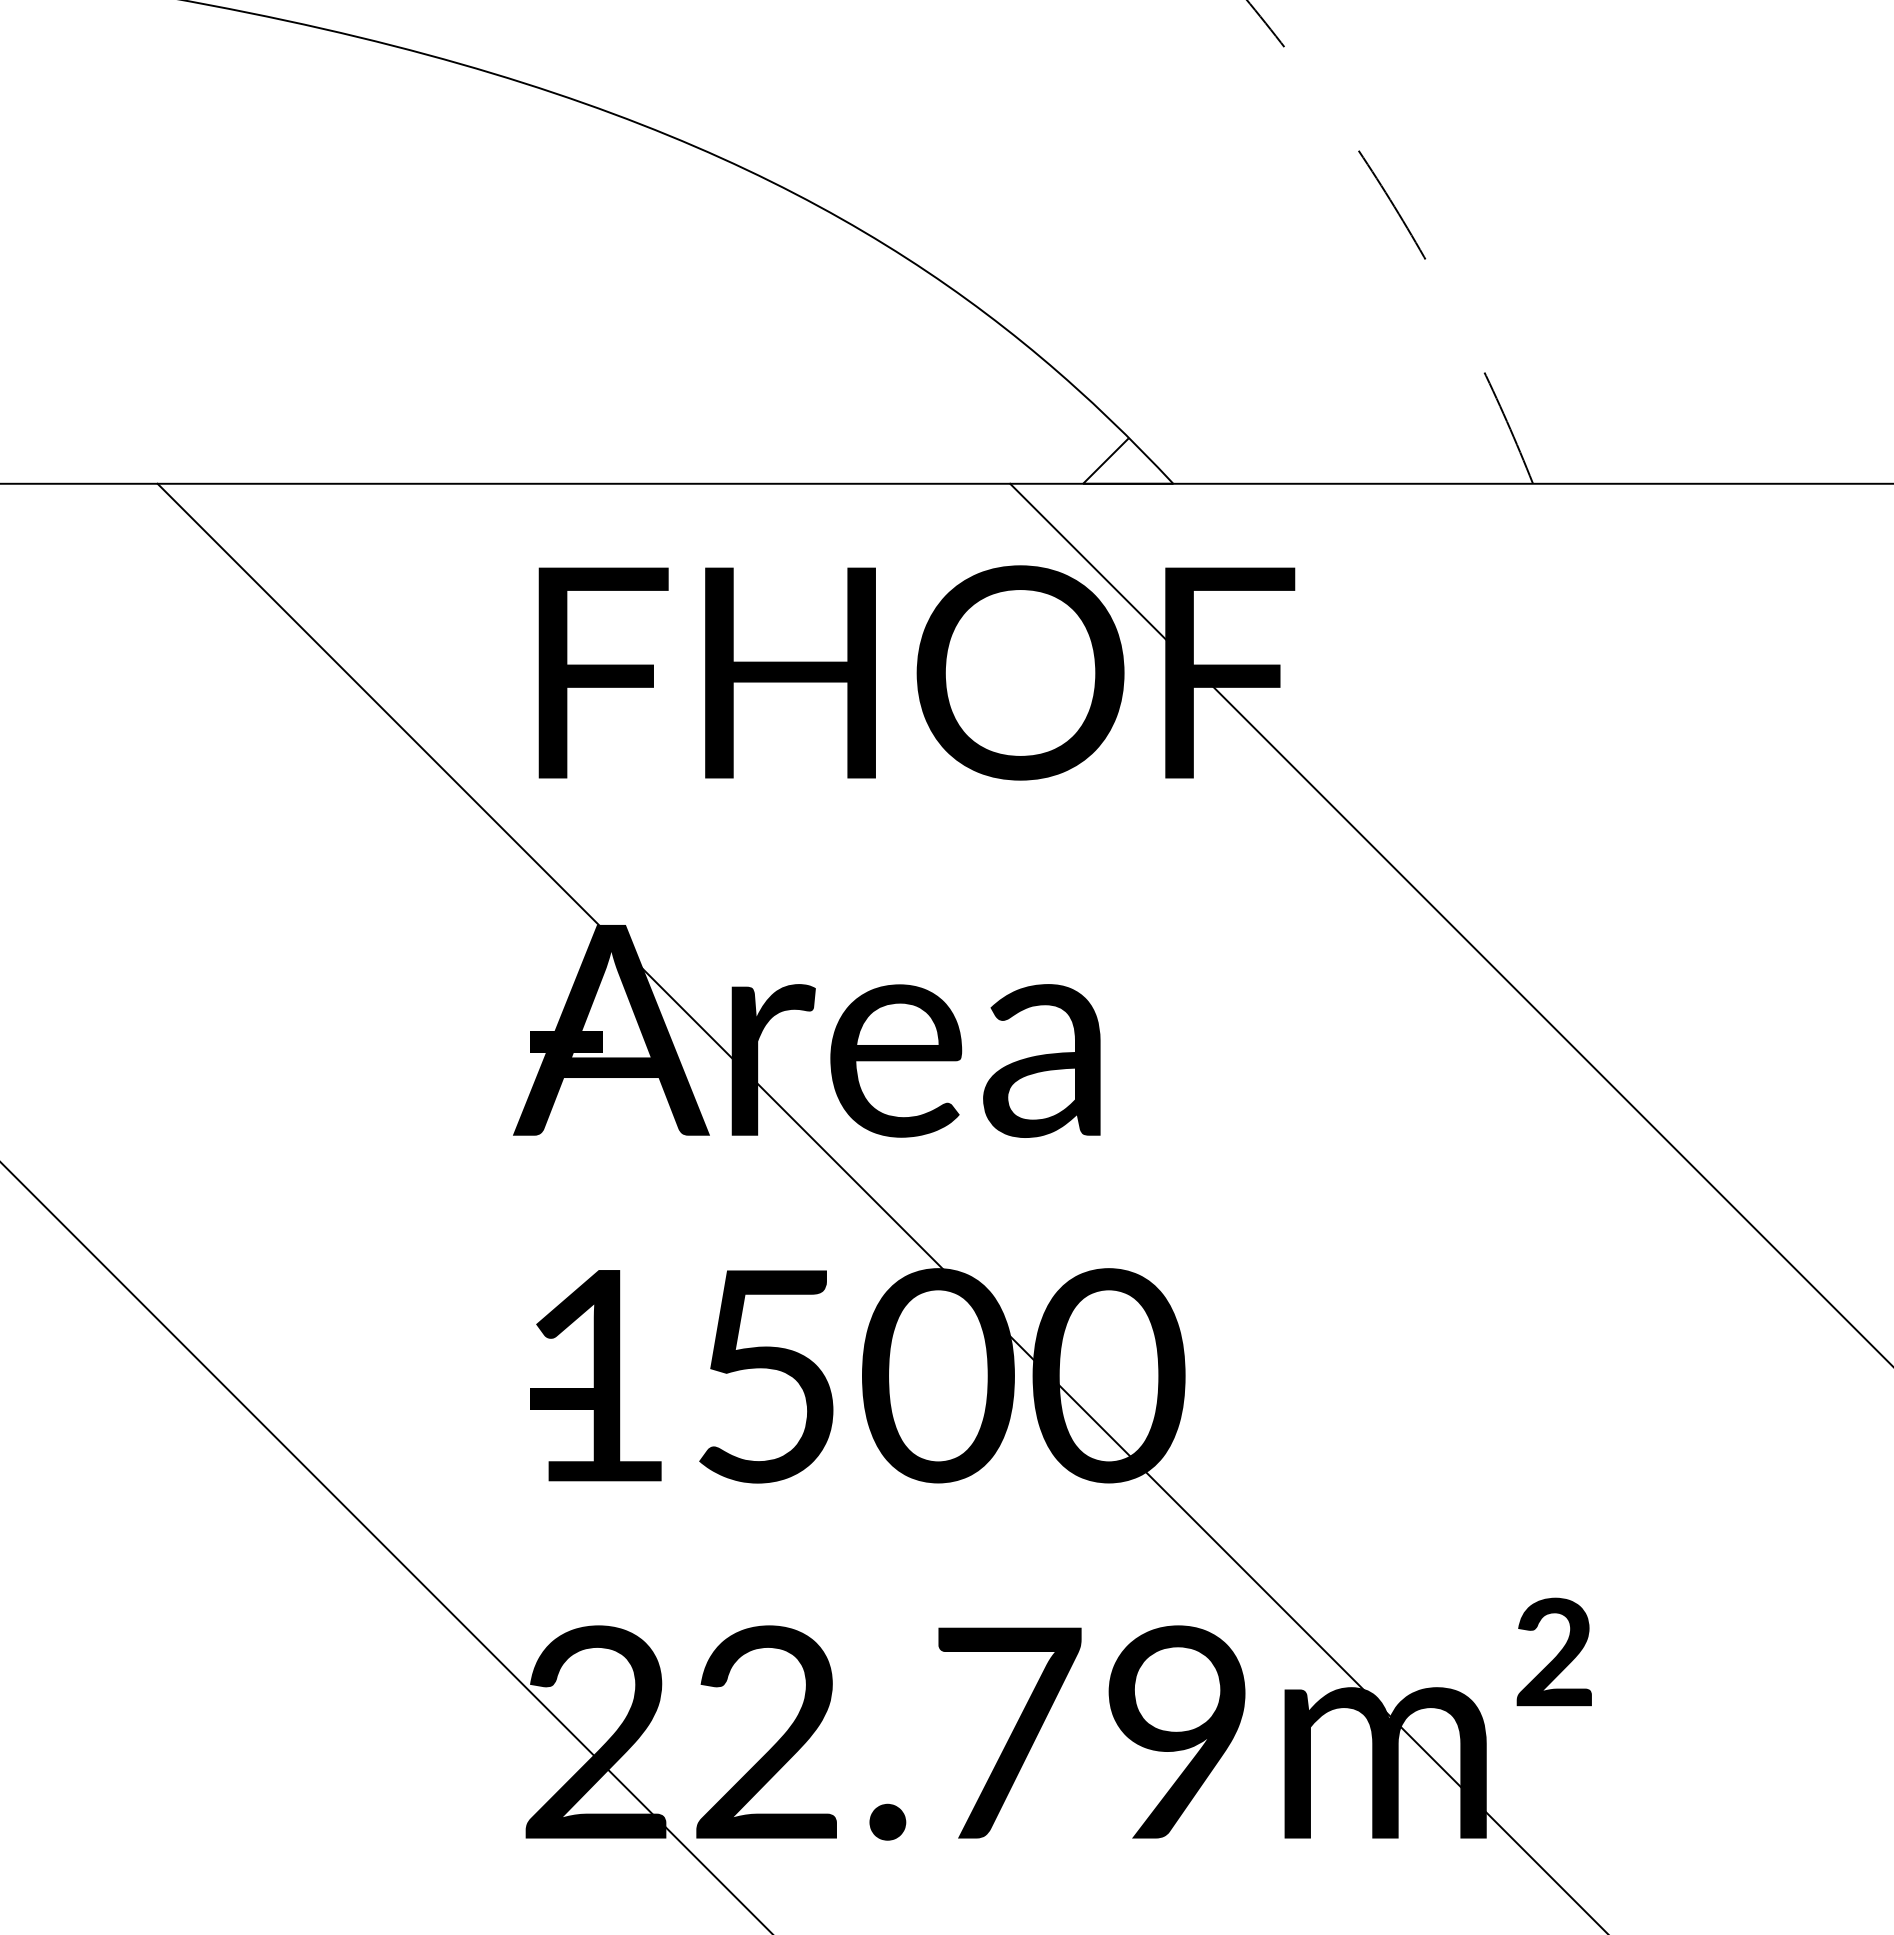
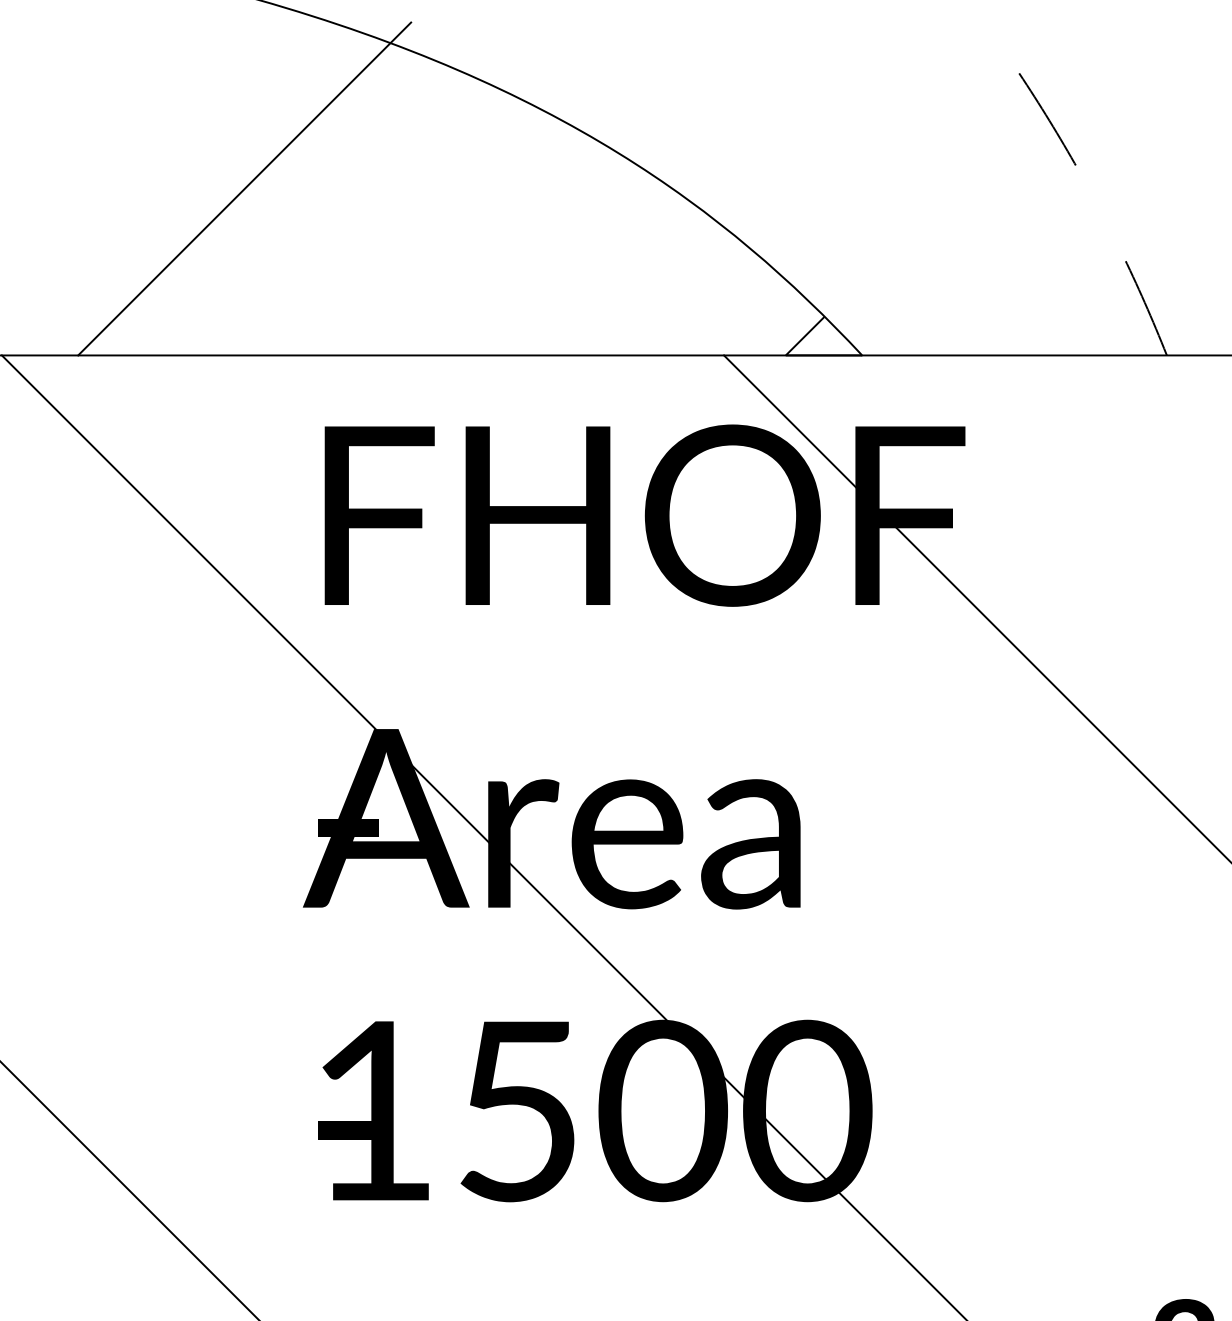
line: (443, 286) -> (244, 188), added

